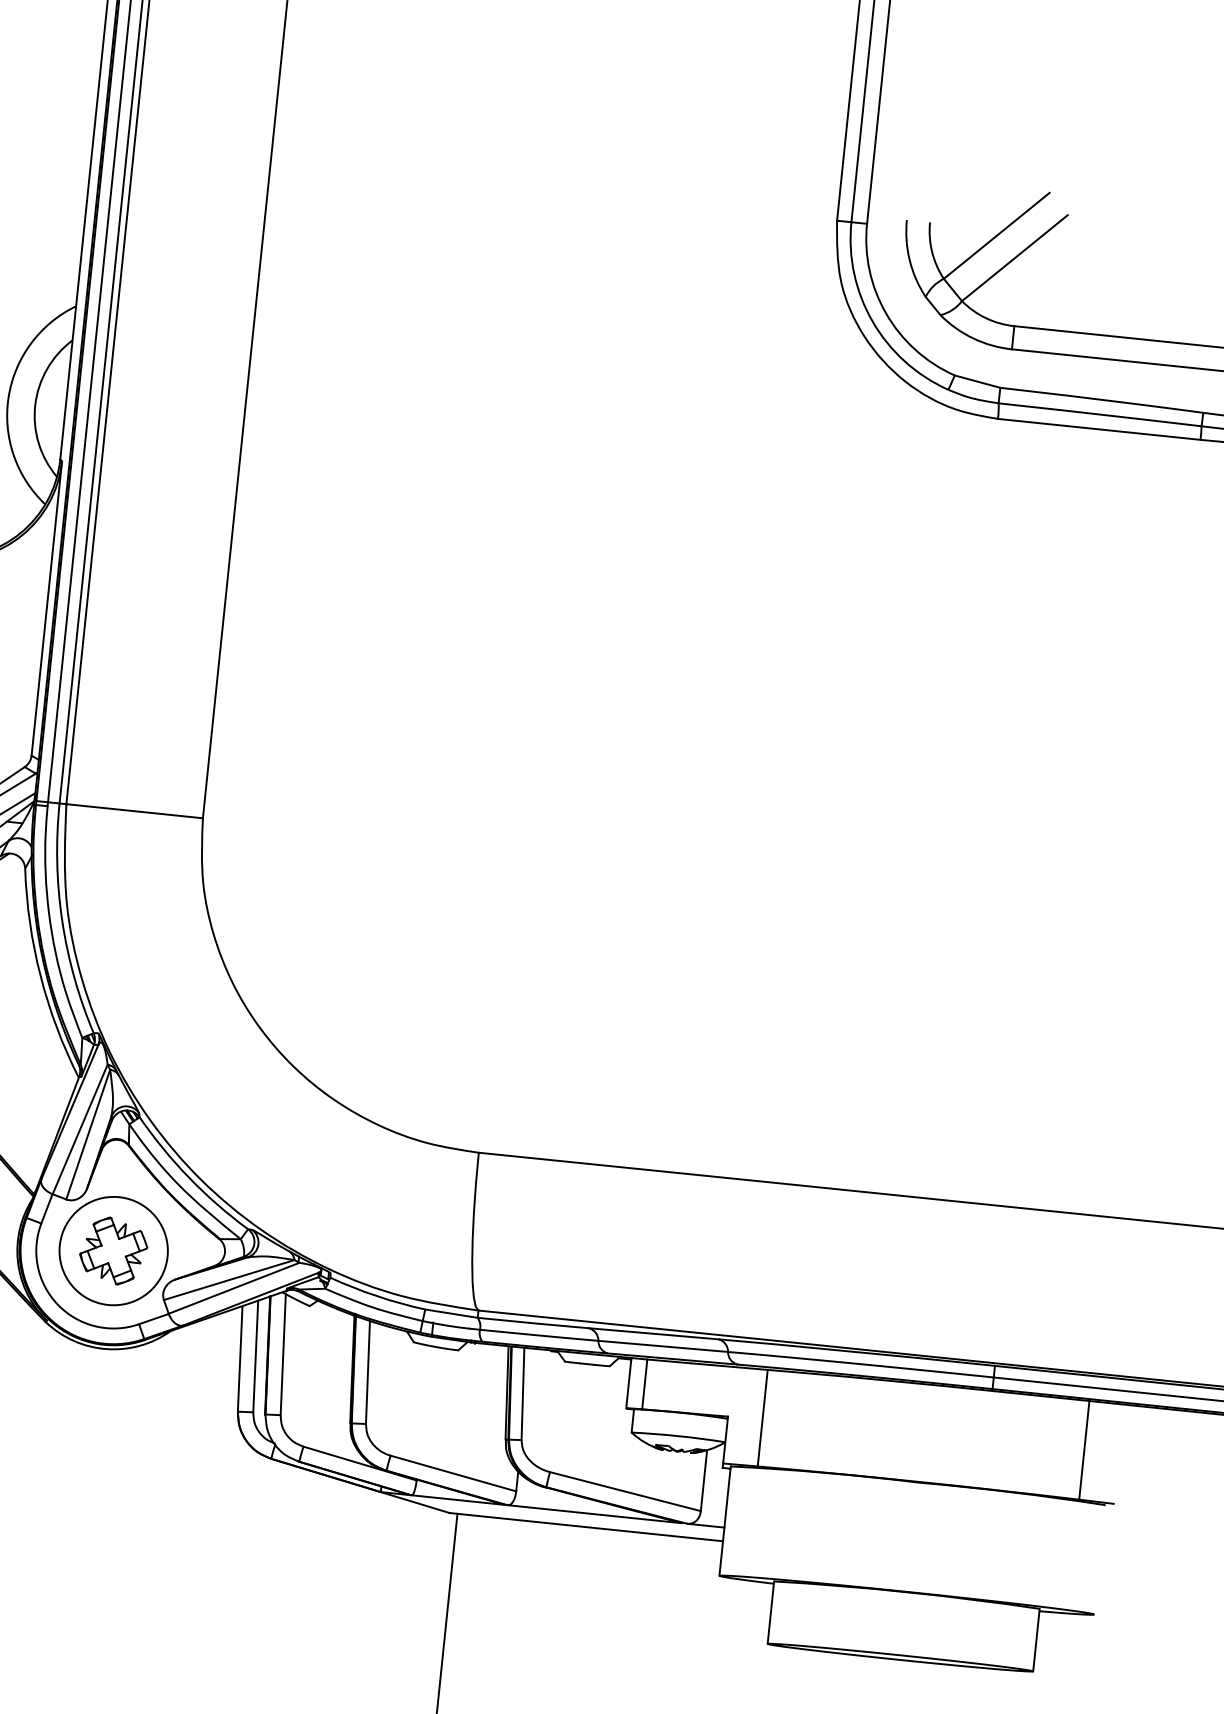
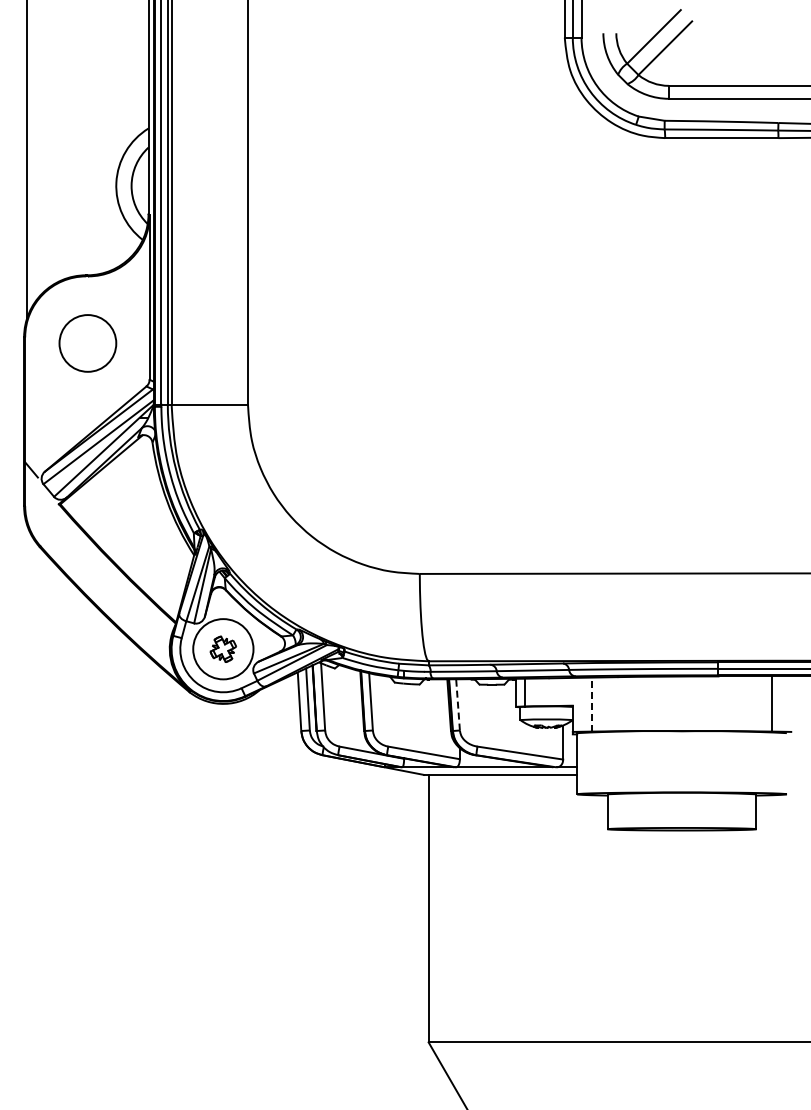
part: (113, 1251) -> (223, 649), size x0.7
line: (523, 1395) -> (458, 705), solid -> dashed
line: (763, 1418) -> (592, 704), solid -> dashed

